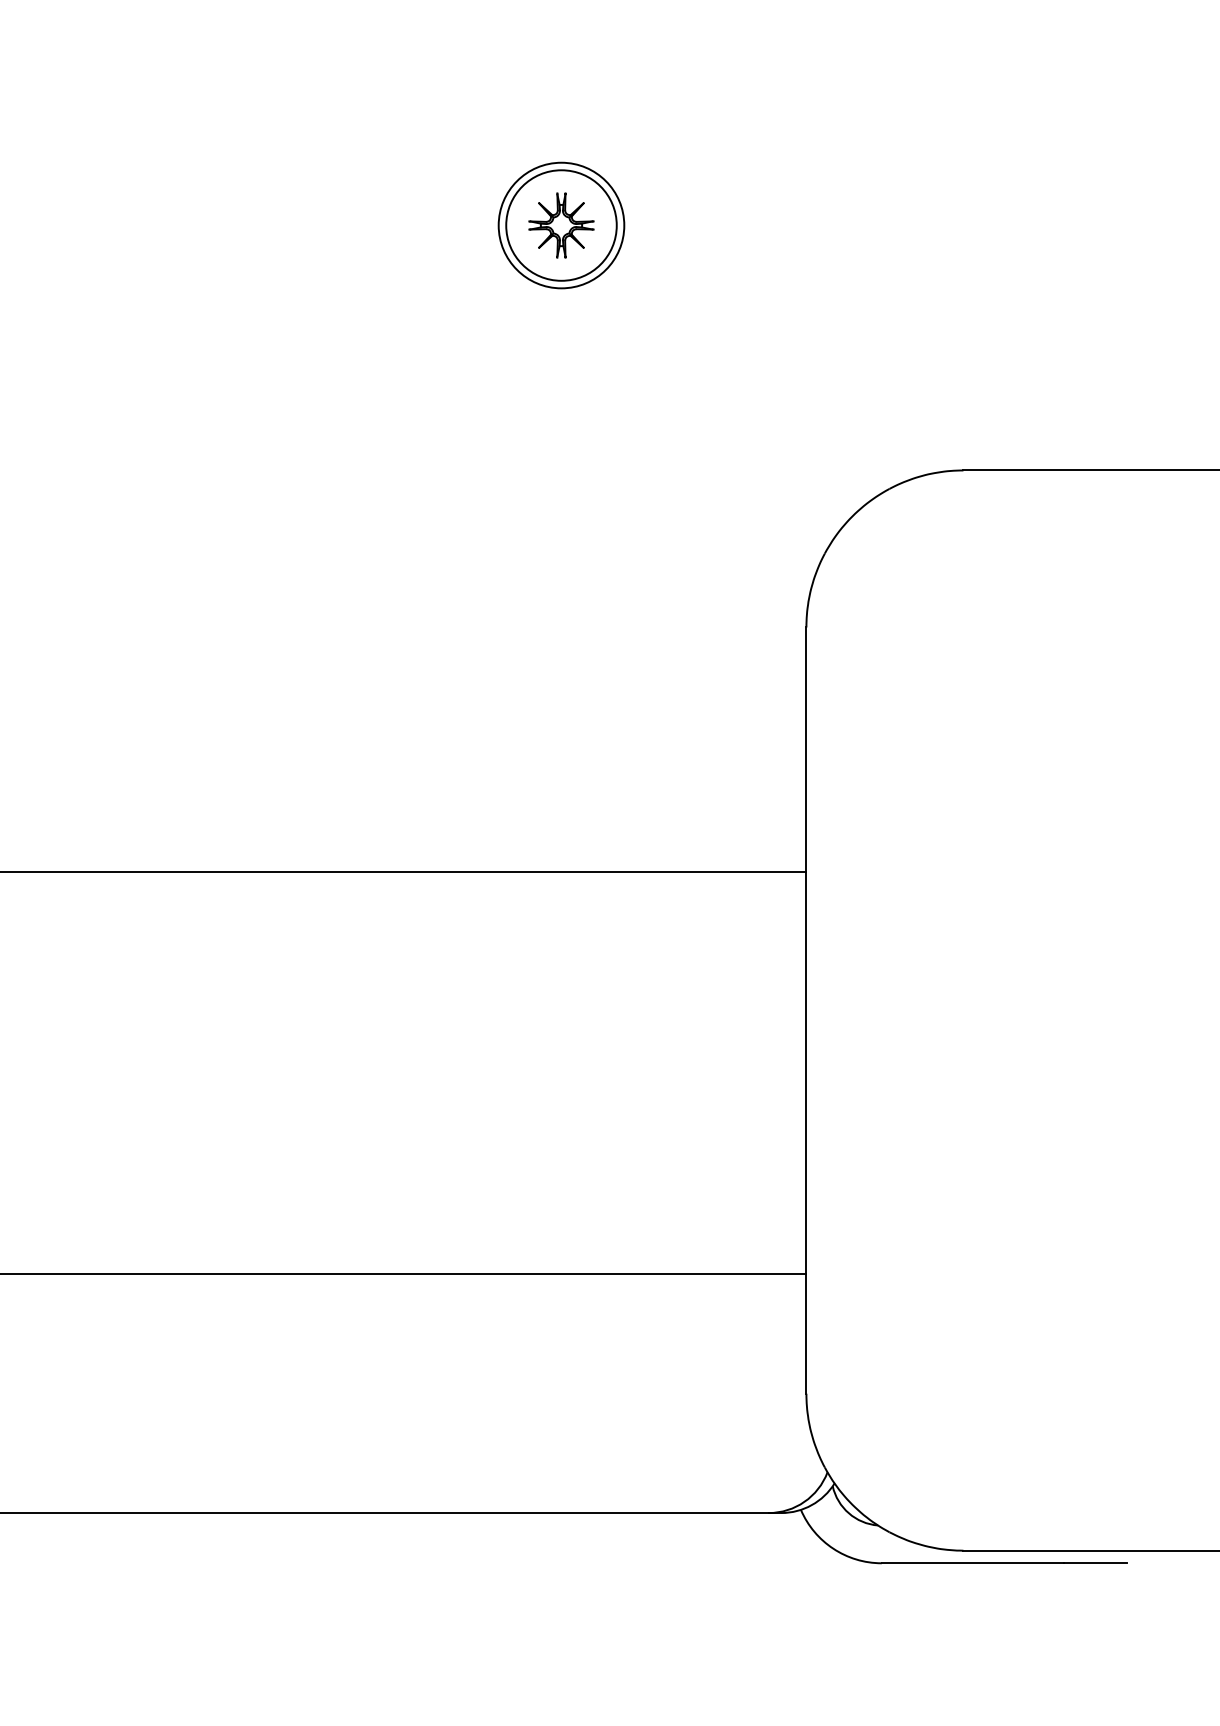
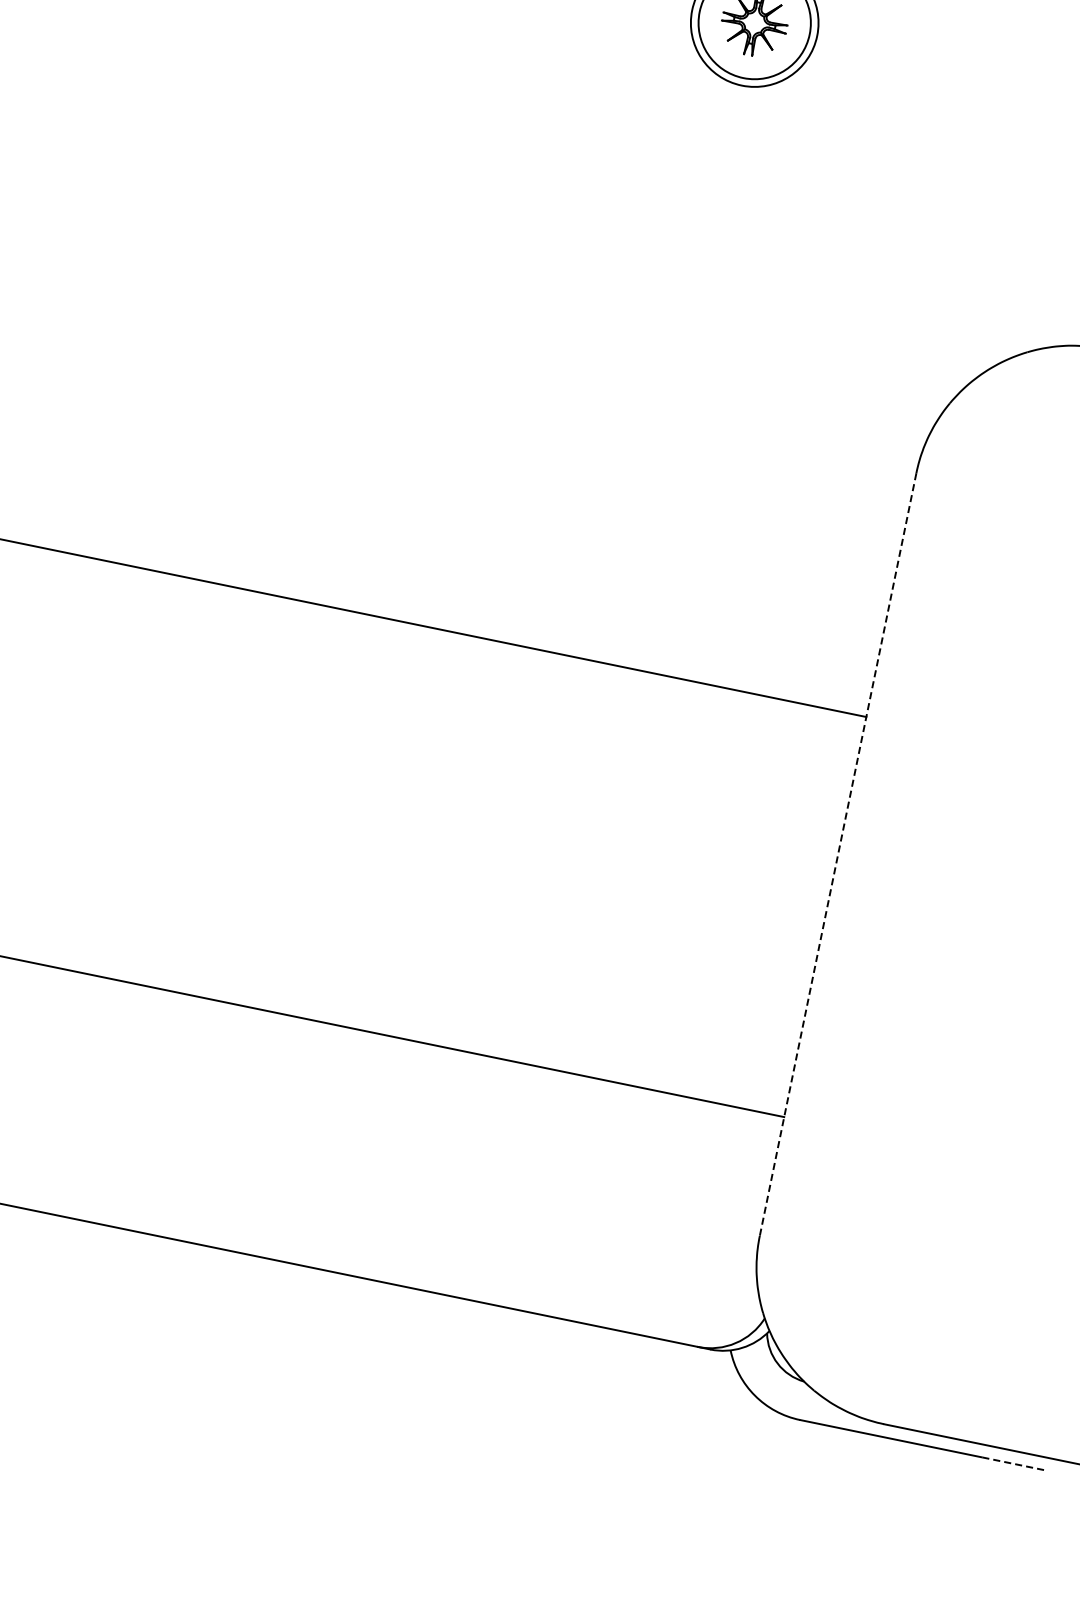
line: (806, 1011) -> (838, 855), solid -> dashed
line: (1094, 1563) -> (1011, 1463), solid -> dashed

